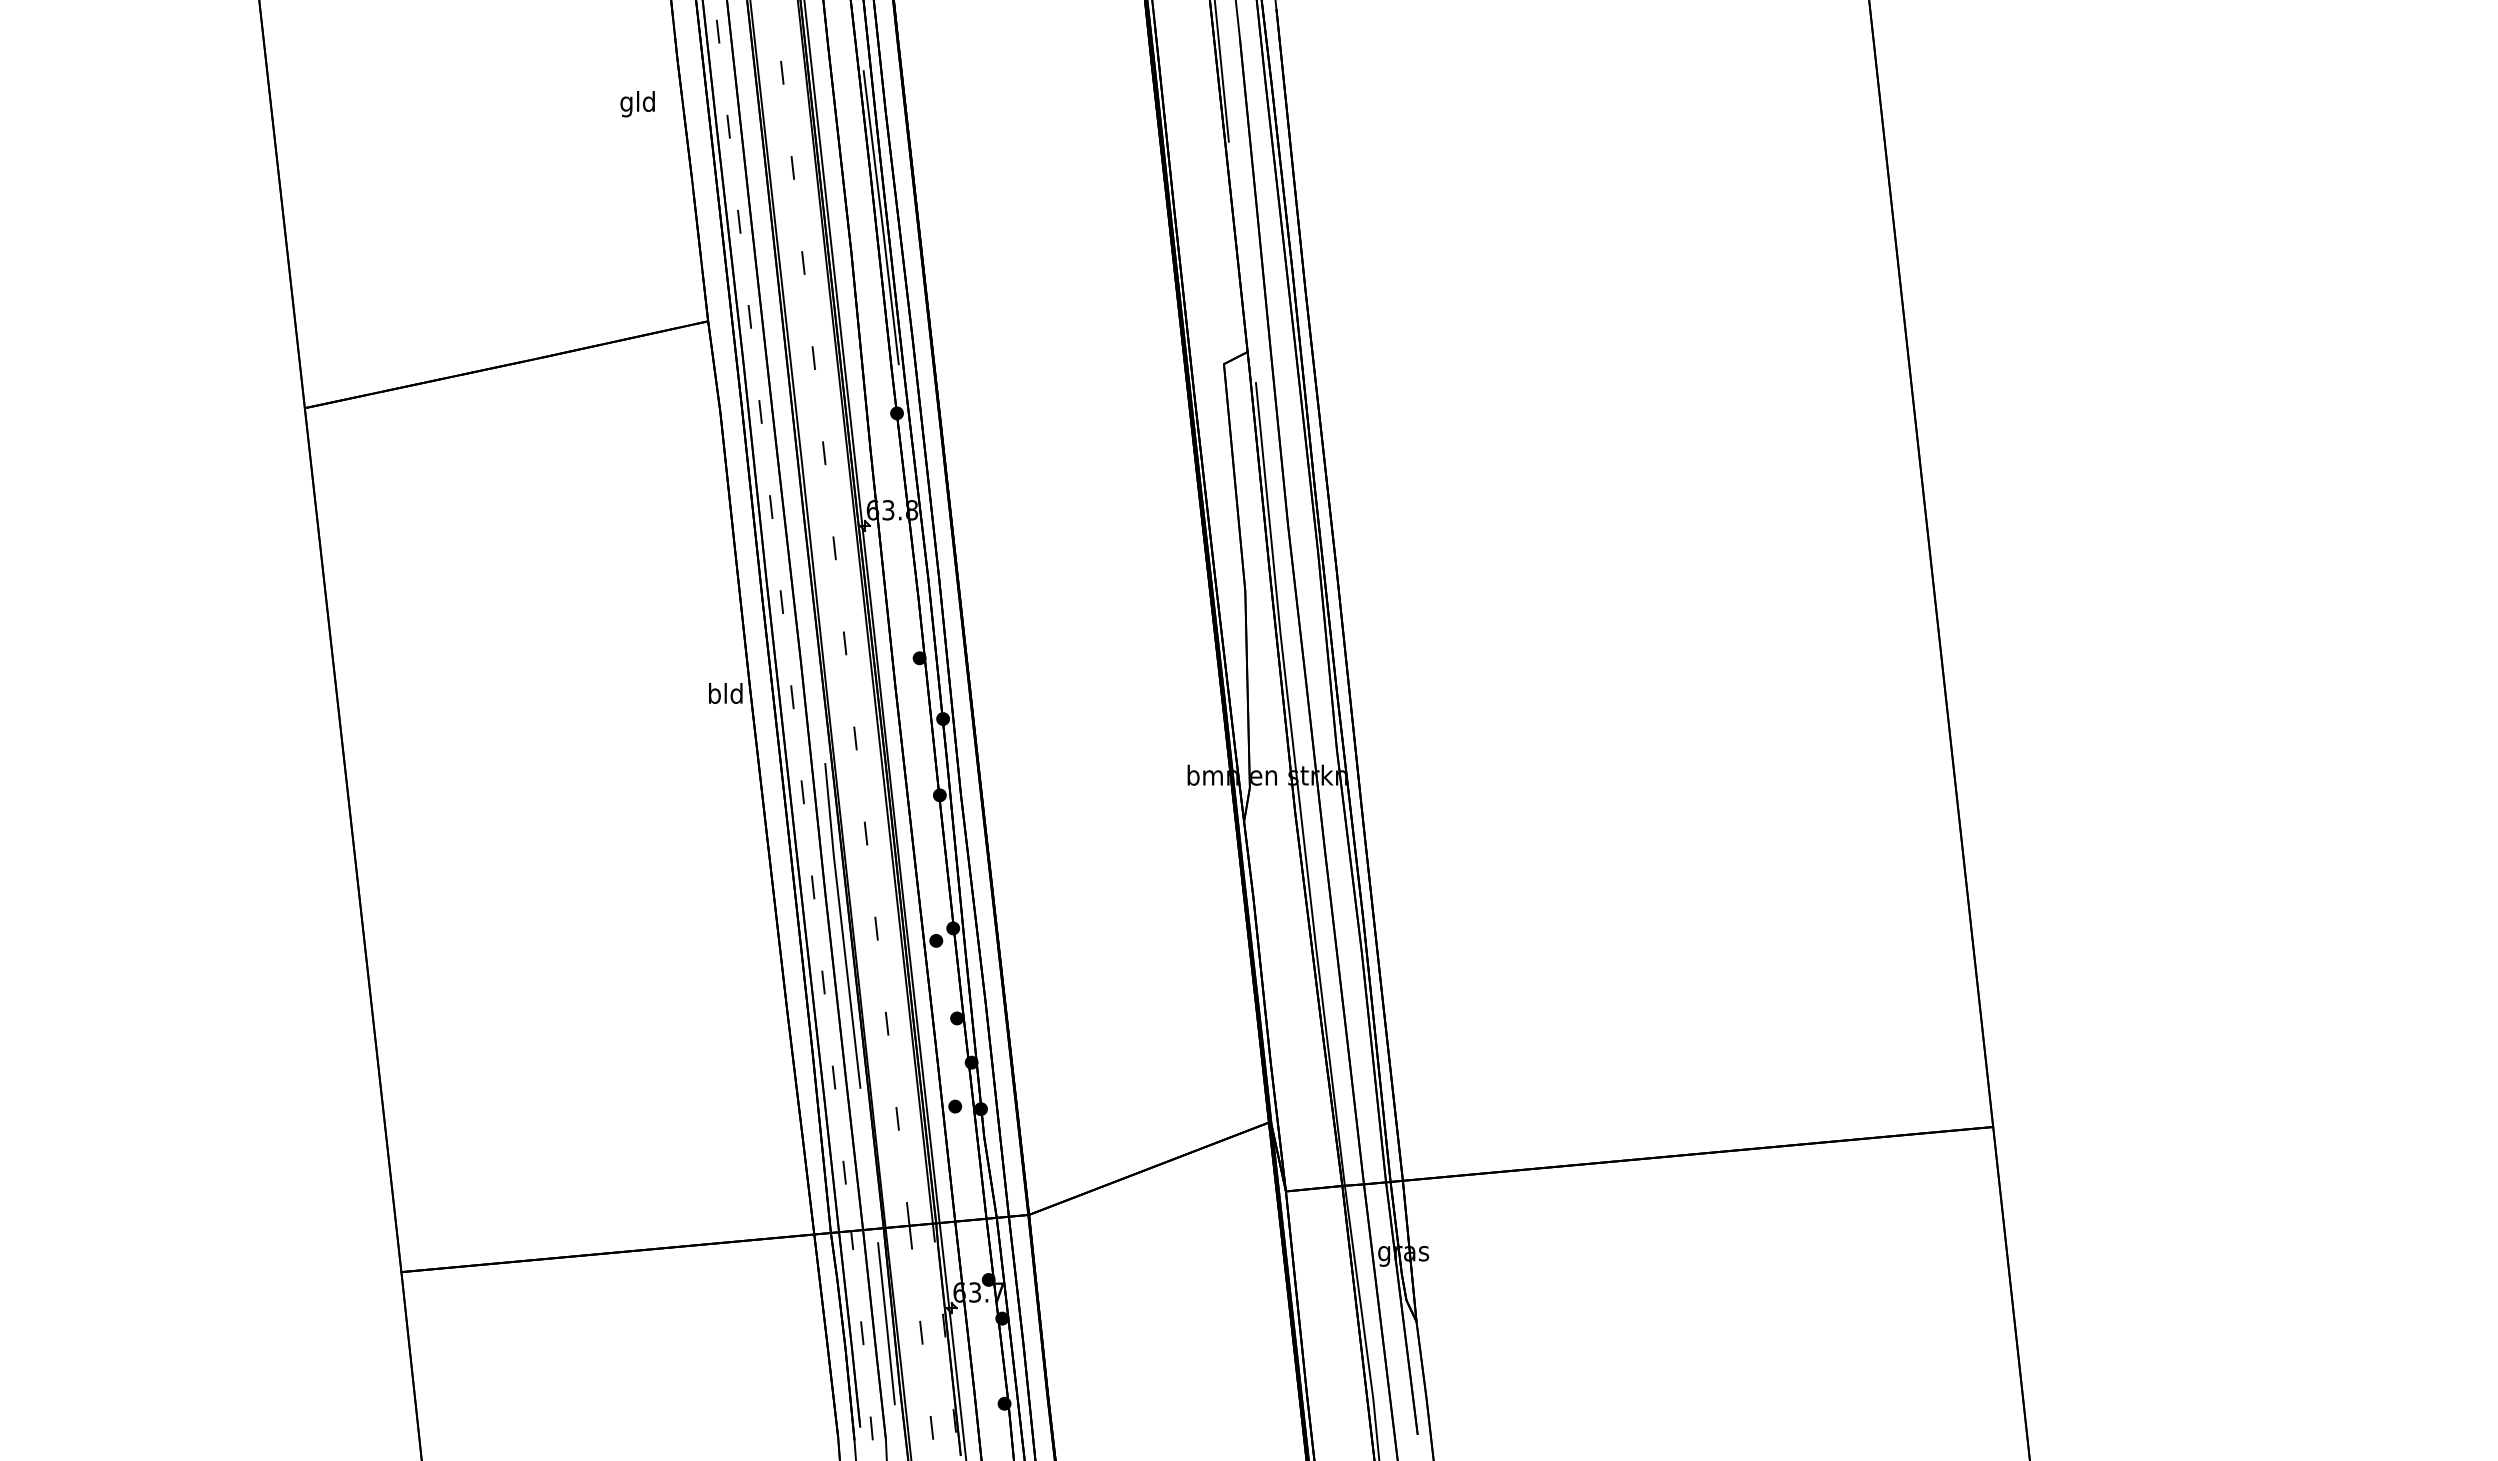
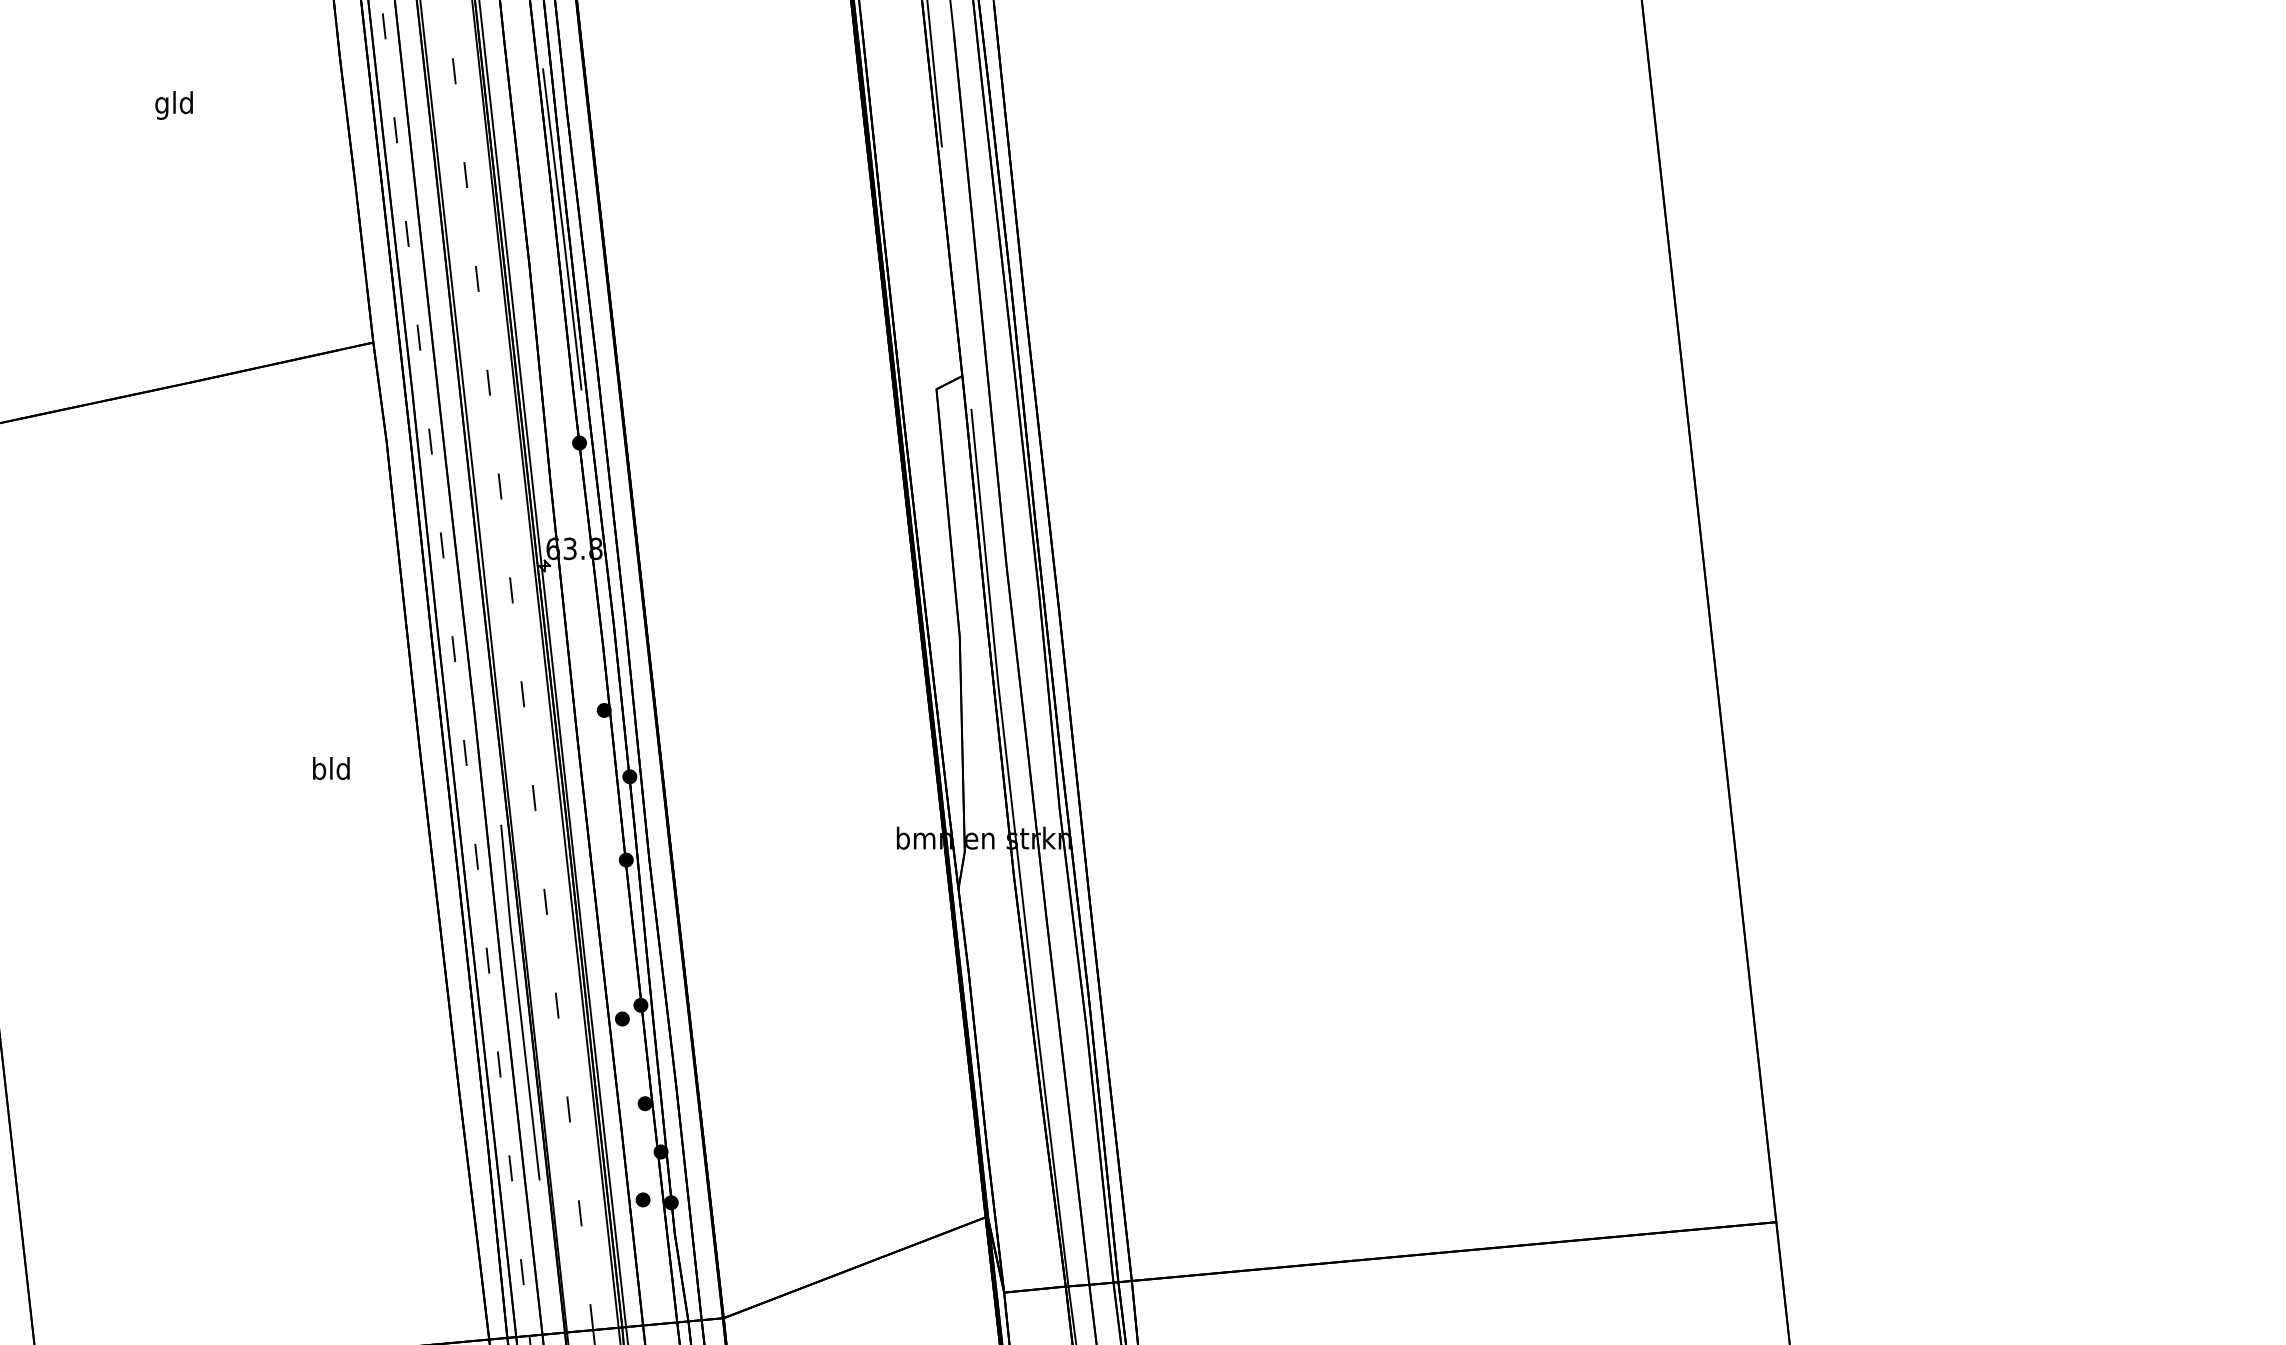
text: (637, 104) -> (173, 105), moved
text: (725, 693) -> (331, 768), moved

